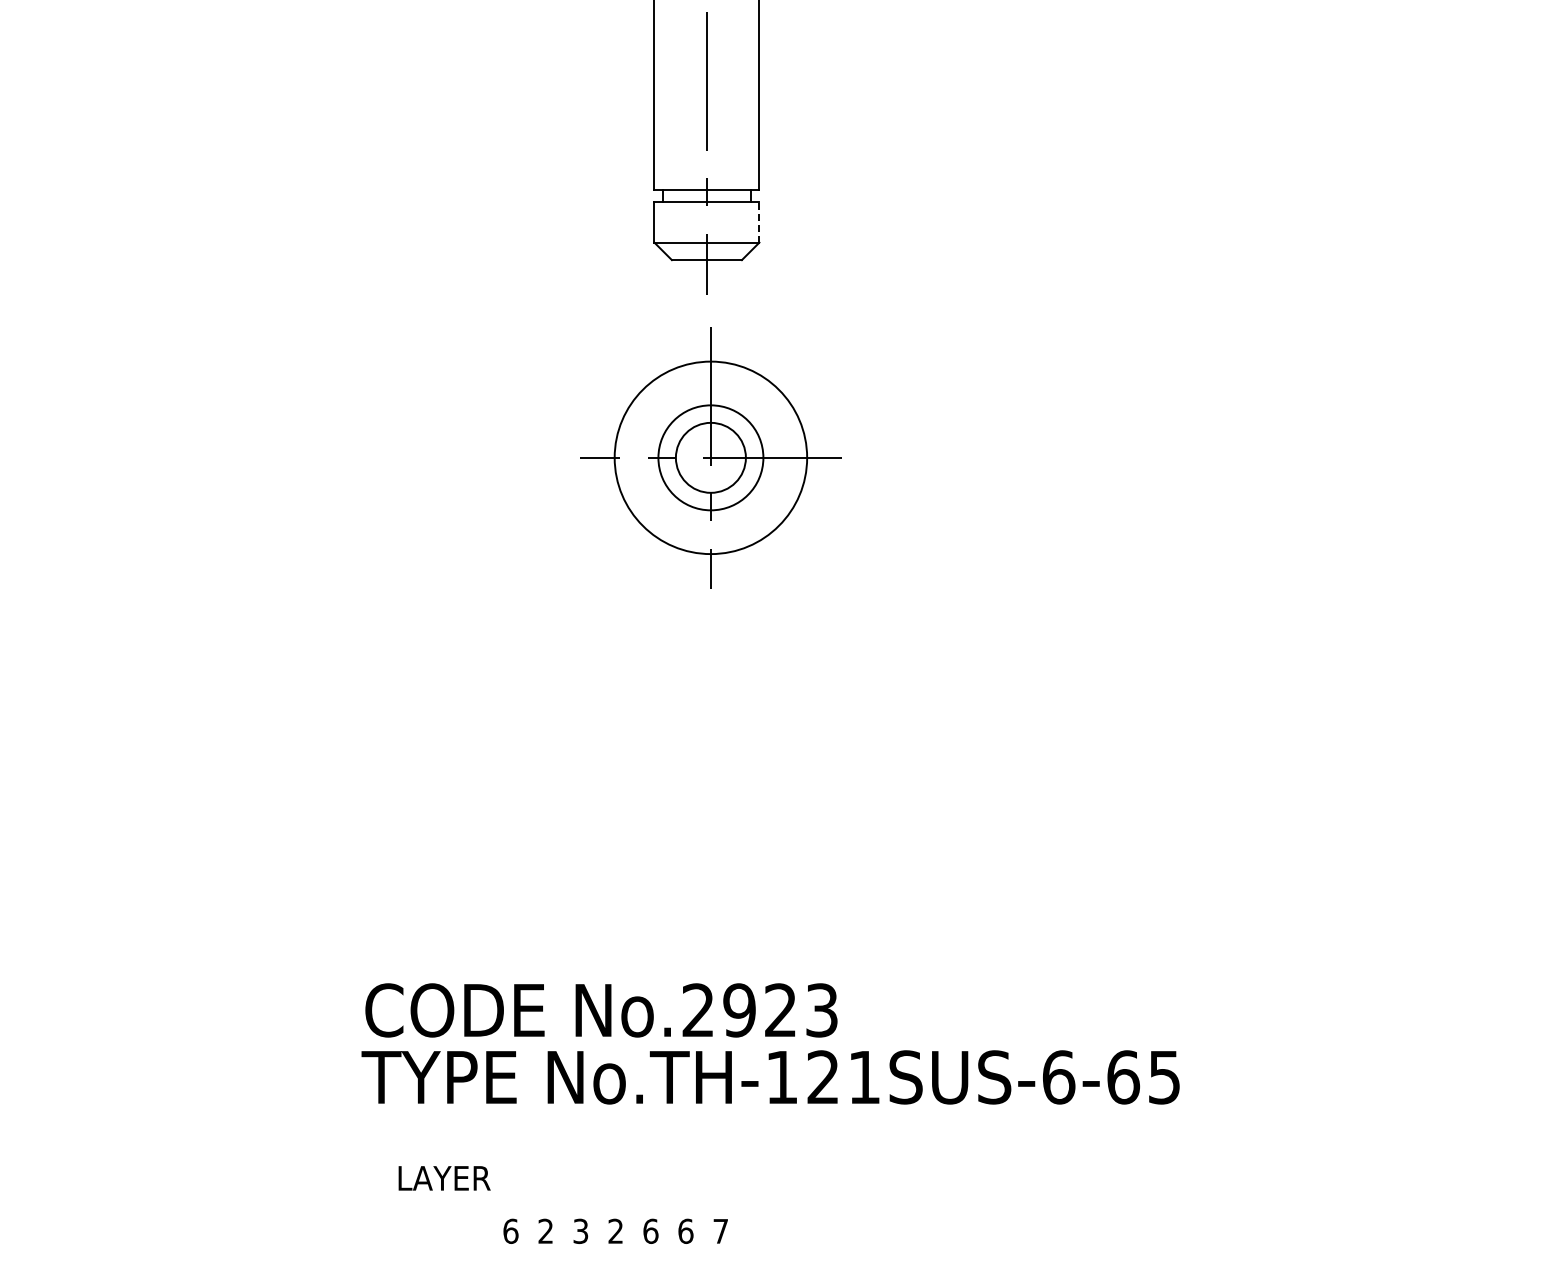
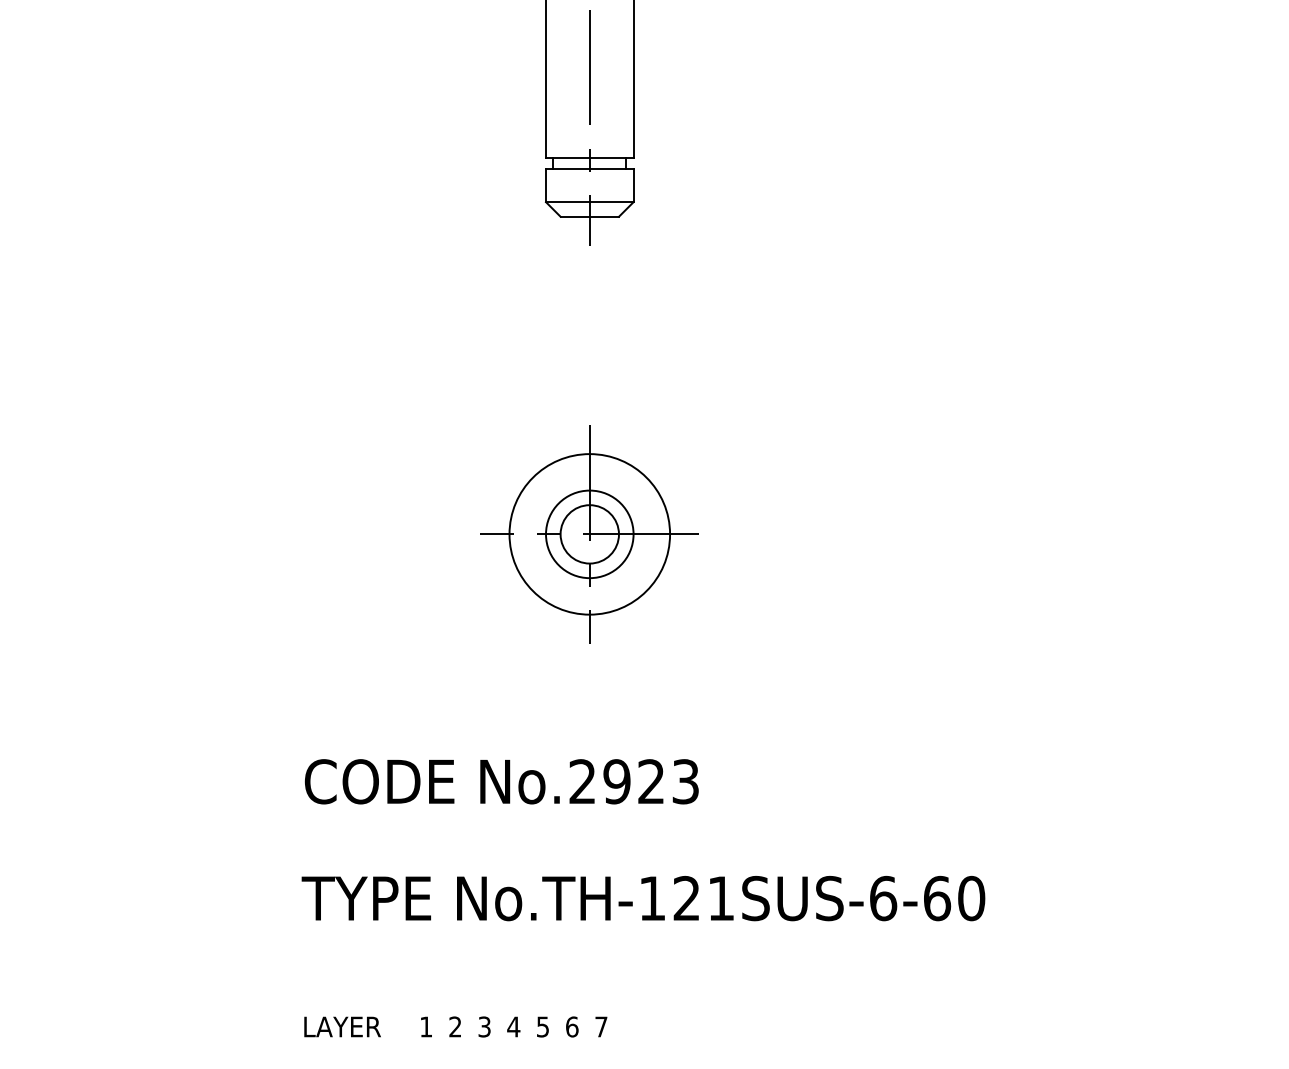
line: (759, 222) -> (633, 185), dashed -> solid
part: (710, 457) -> (589, 534), moved
text: (601, 1010) -> (501, 781), moved
text: (1164, 1077) -> (971, 898), No.TH-121SUS-6-65 -> No.TH-121SUS-6-60
text: (444, 1178) -> (342, 1027), moved
text: (510, 1230) -> (425, 1026), 6 -> 1
text: (615, 1230) -> (513, 1026), 2 -> 4
text: (650, 1230) -> (542, 1026), 6 -> 5

